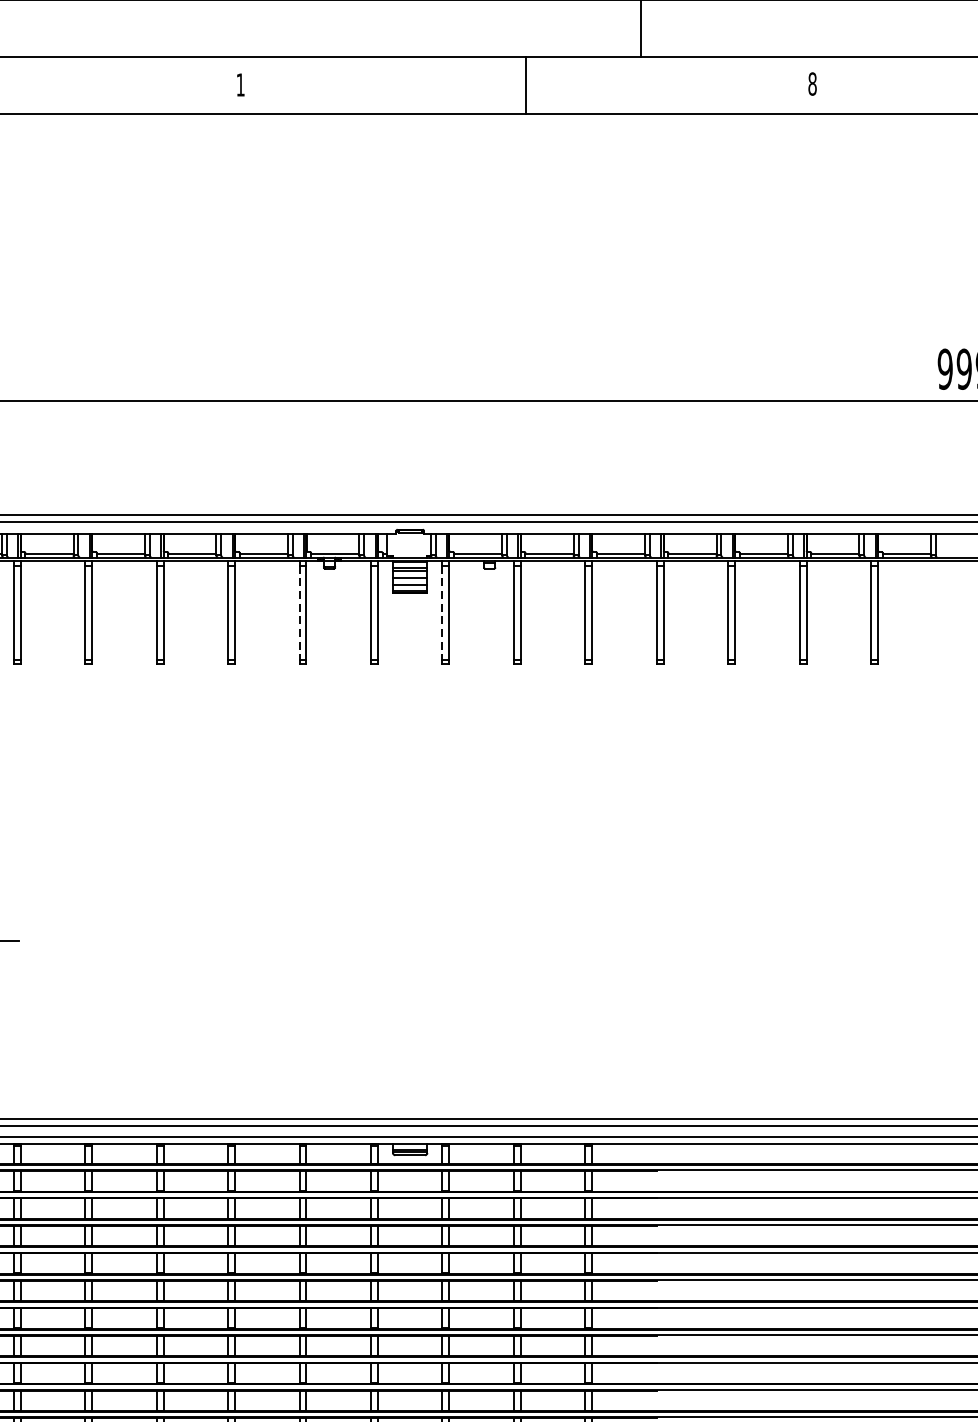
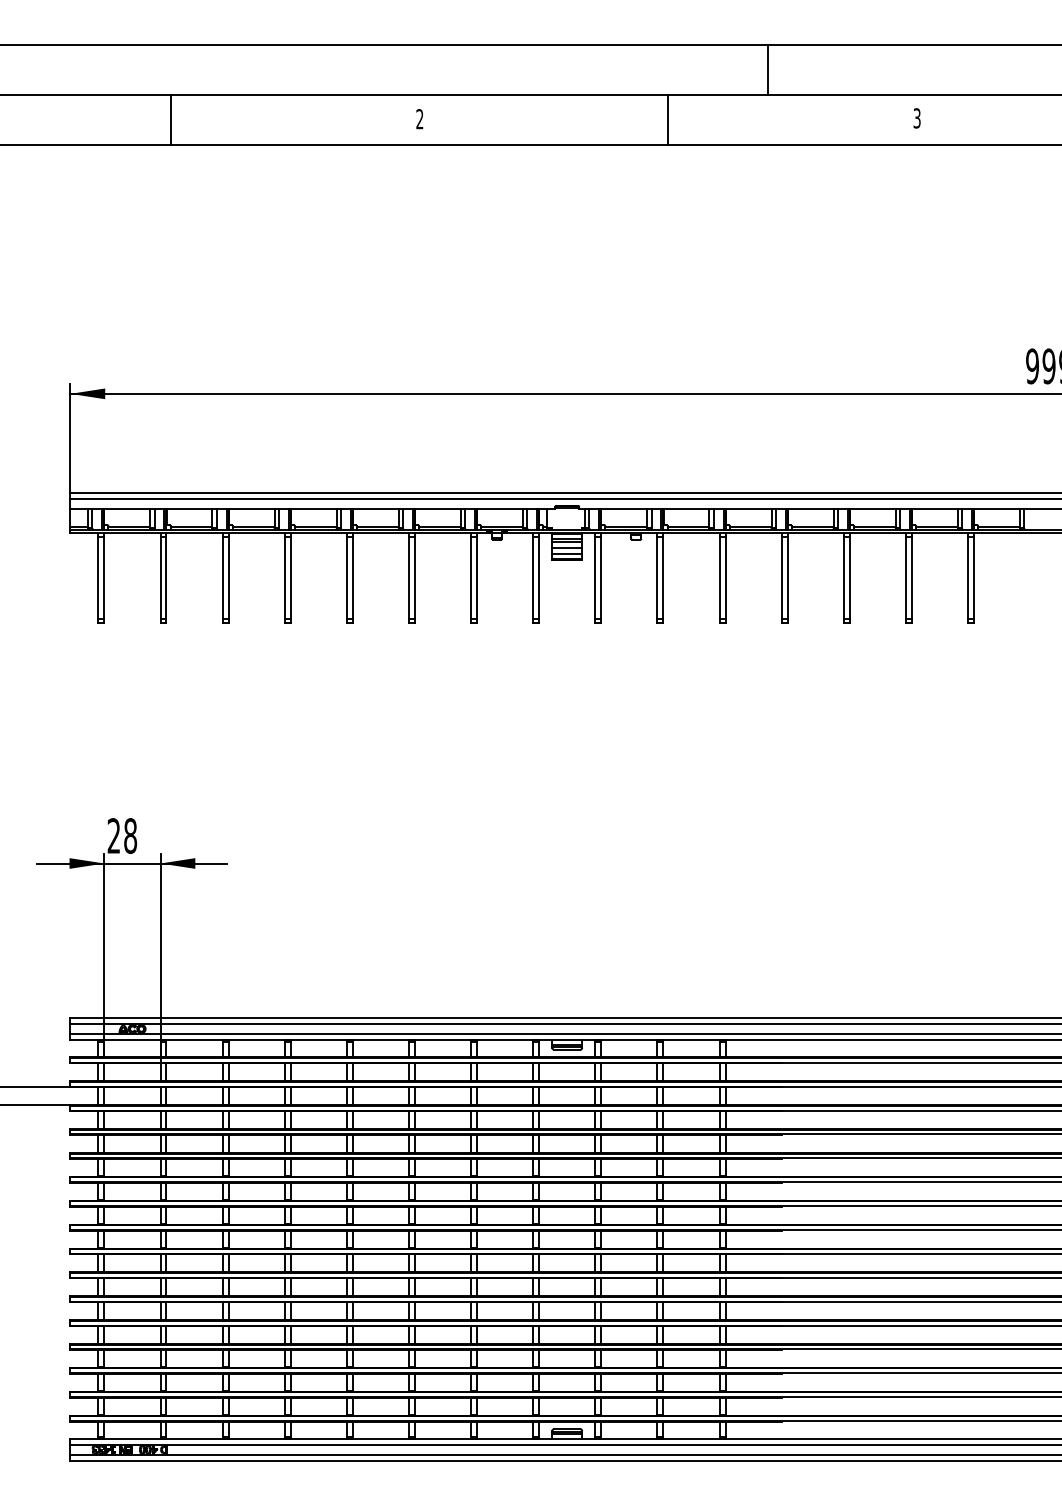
text: (811, 84) -> (916, 118), 8 -> 3
text: (240, 85) -> (419, 119), 1 -> 2
line: (300, 612) -> (471, 577), dashed -> solid
line: (442, 612) -> (595, 577), dashed -> solid

